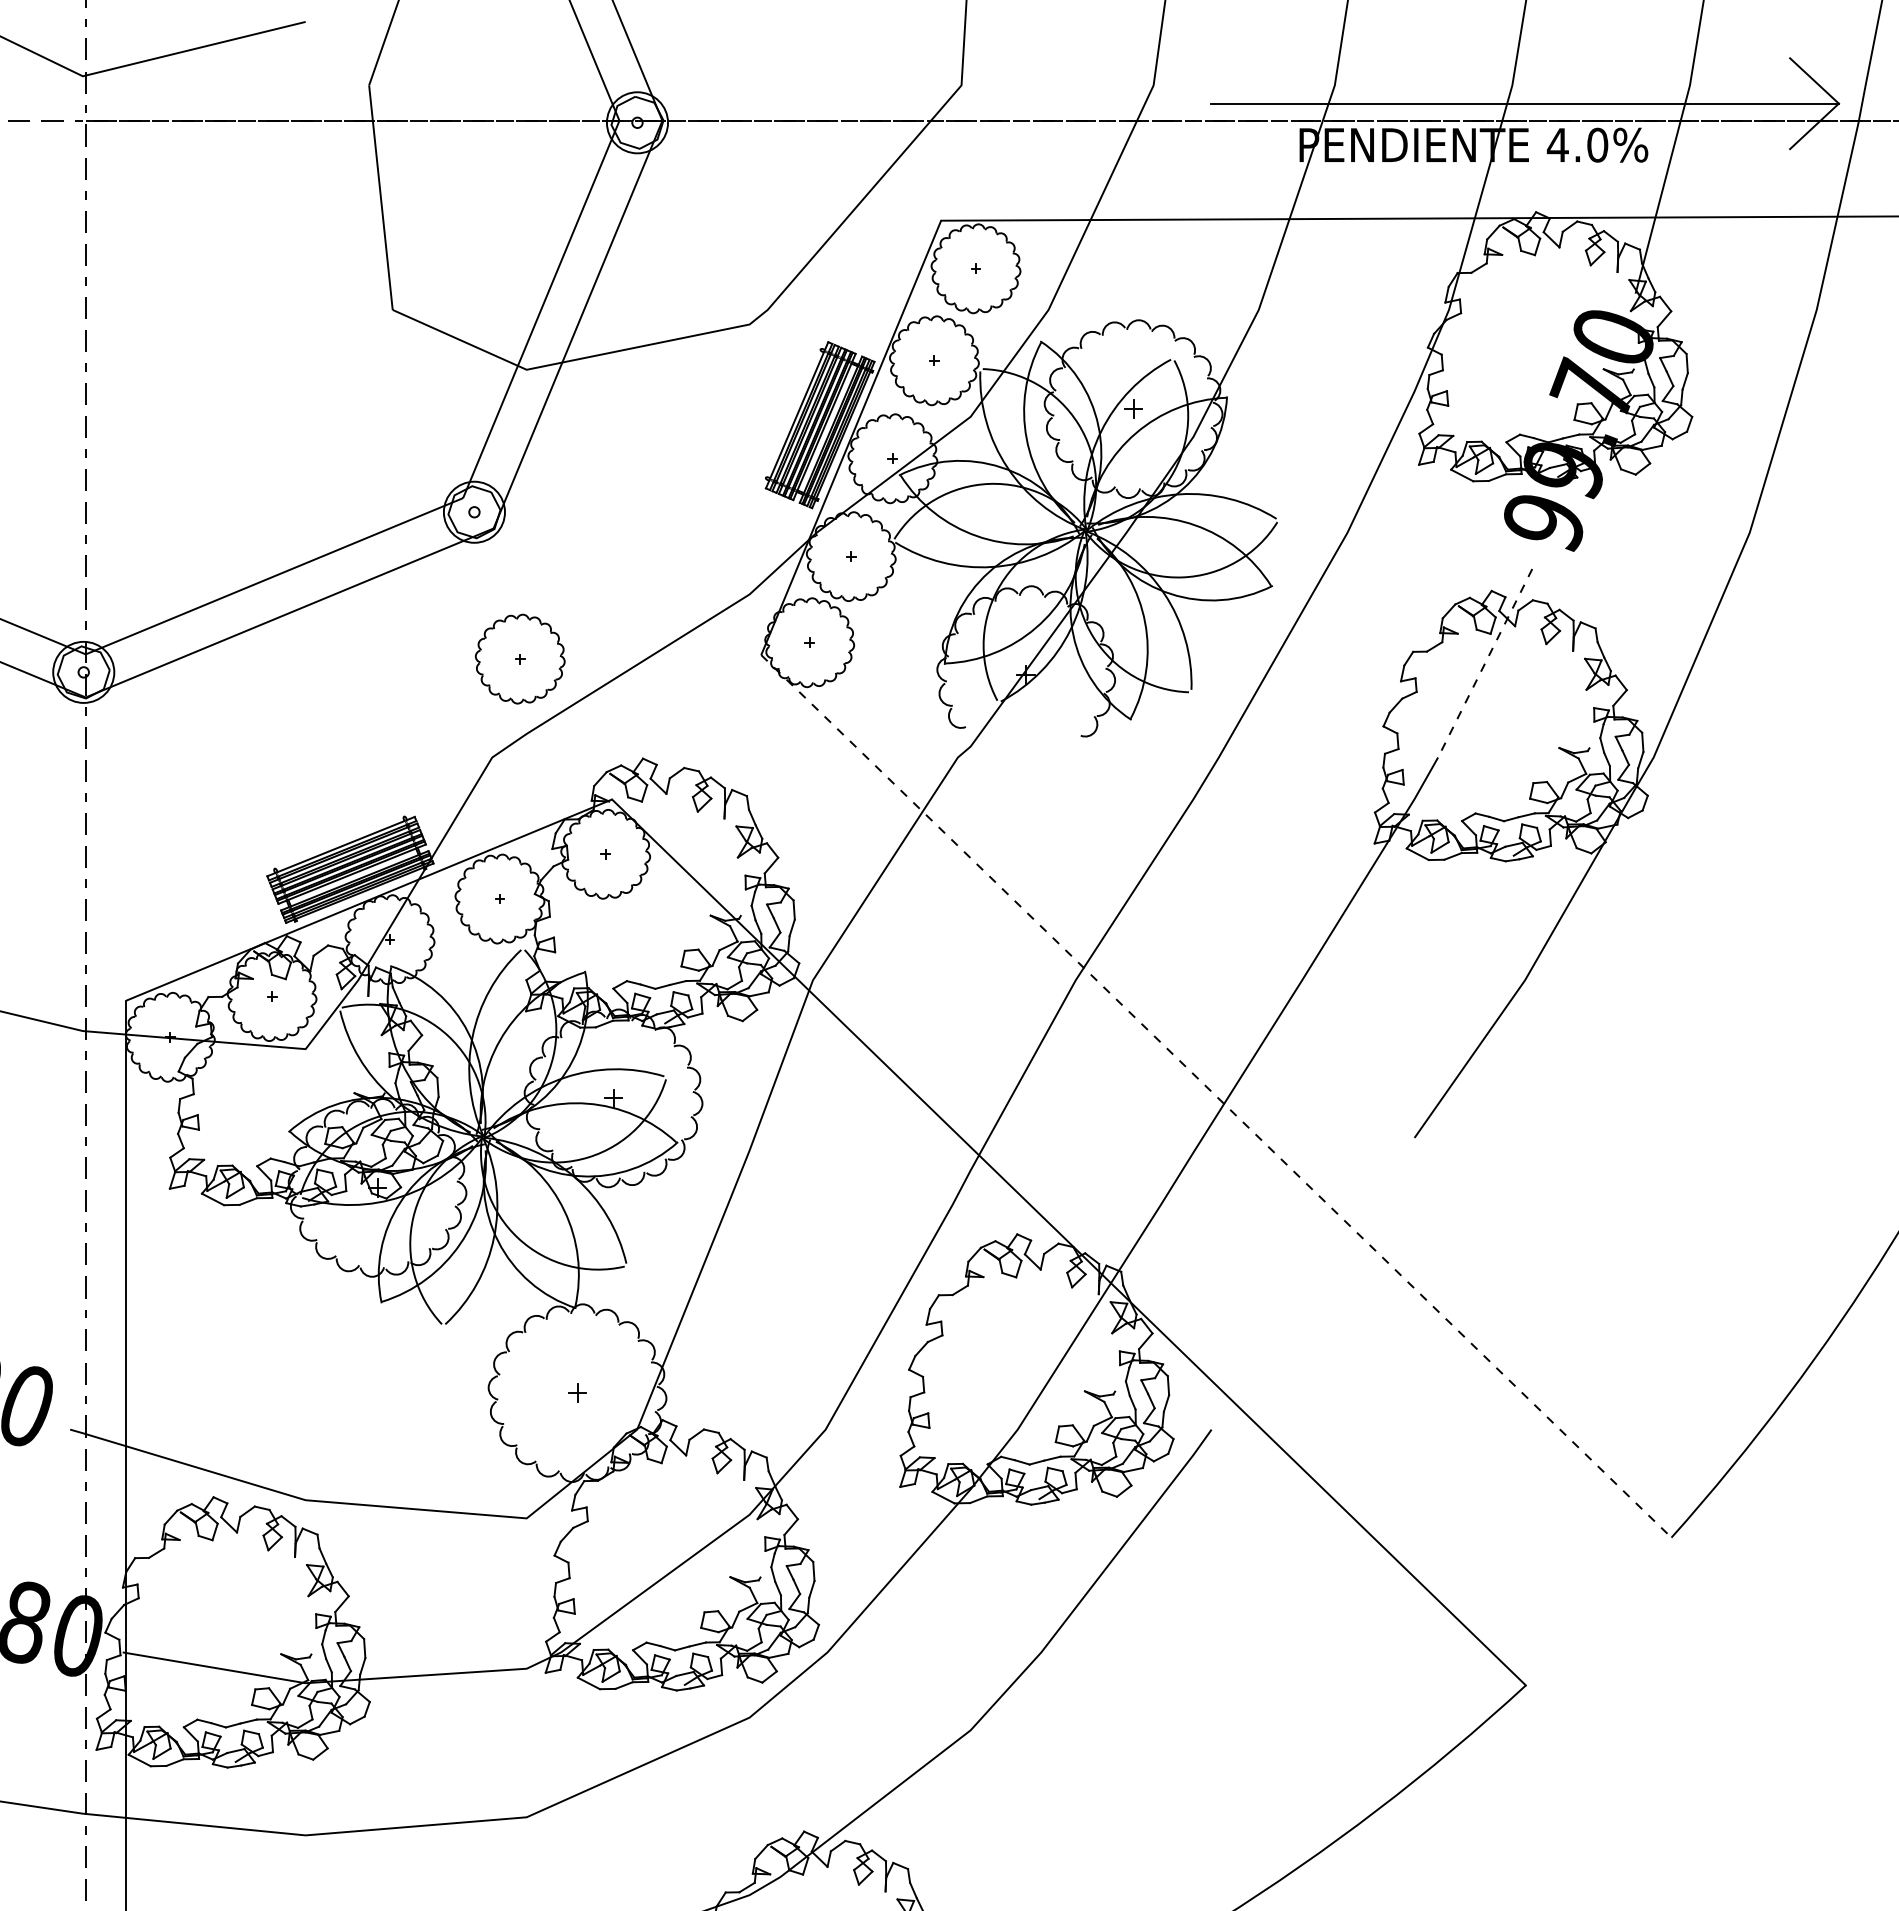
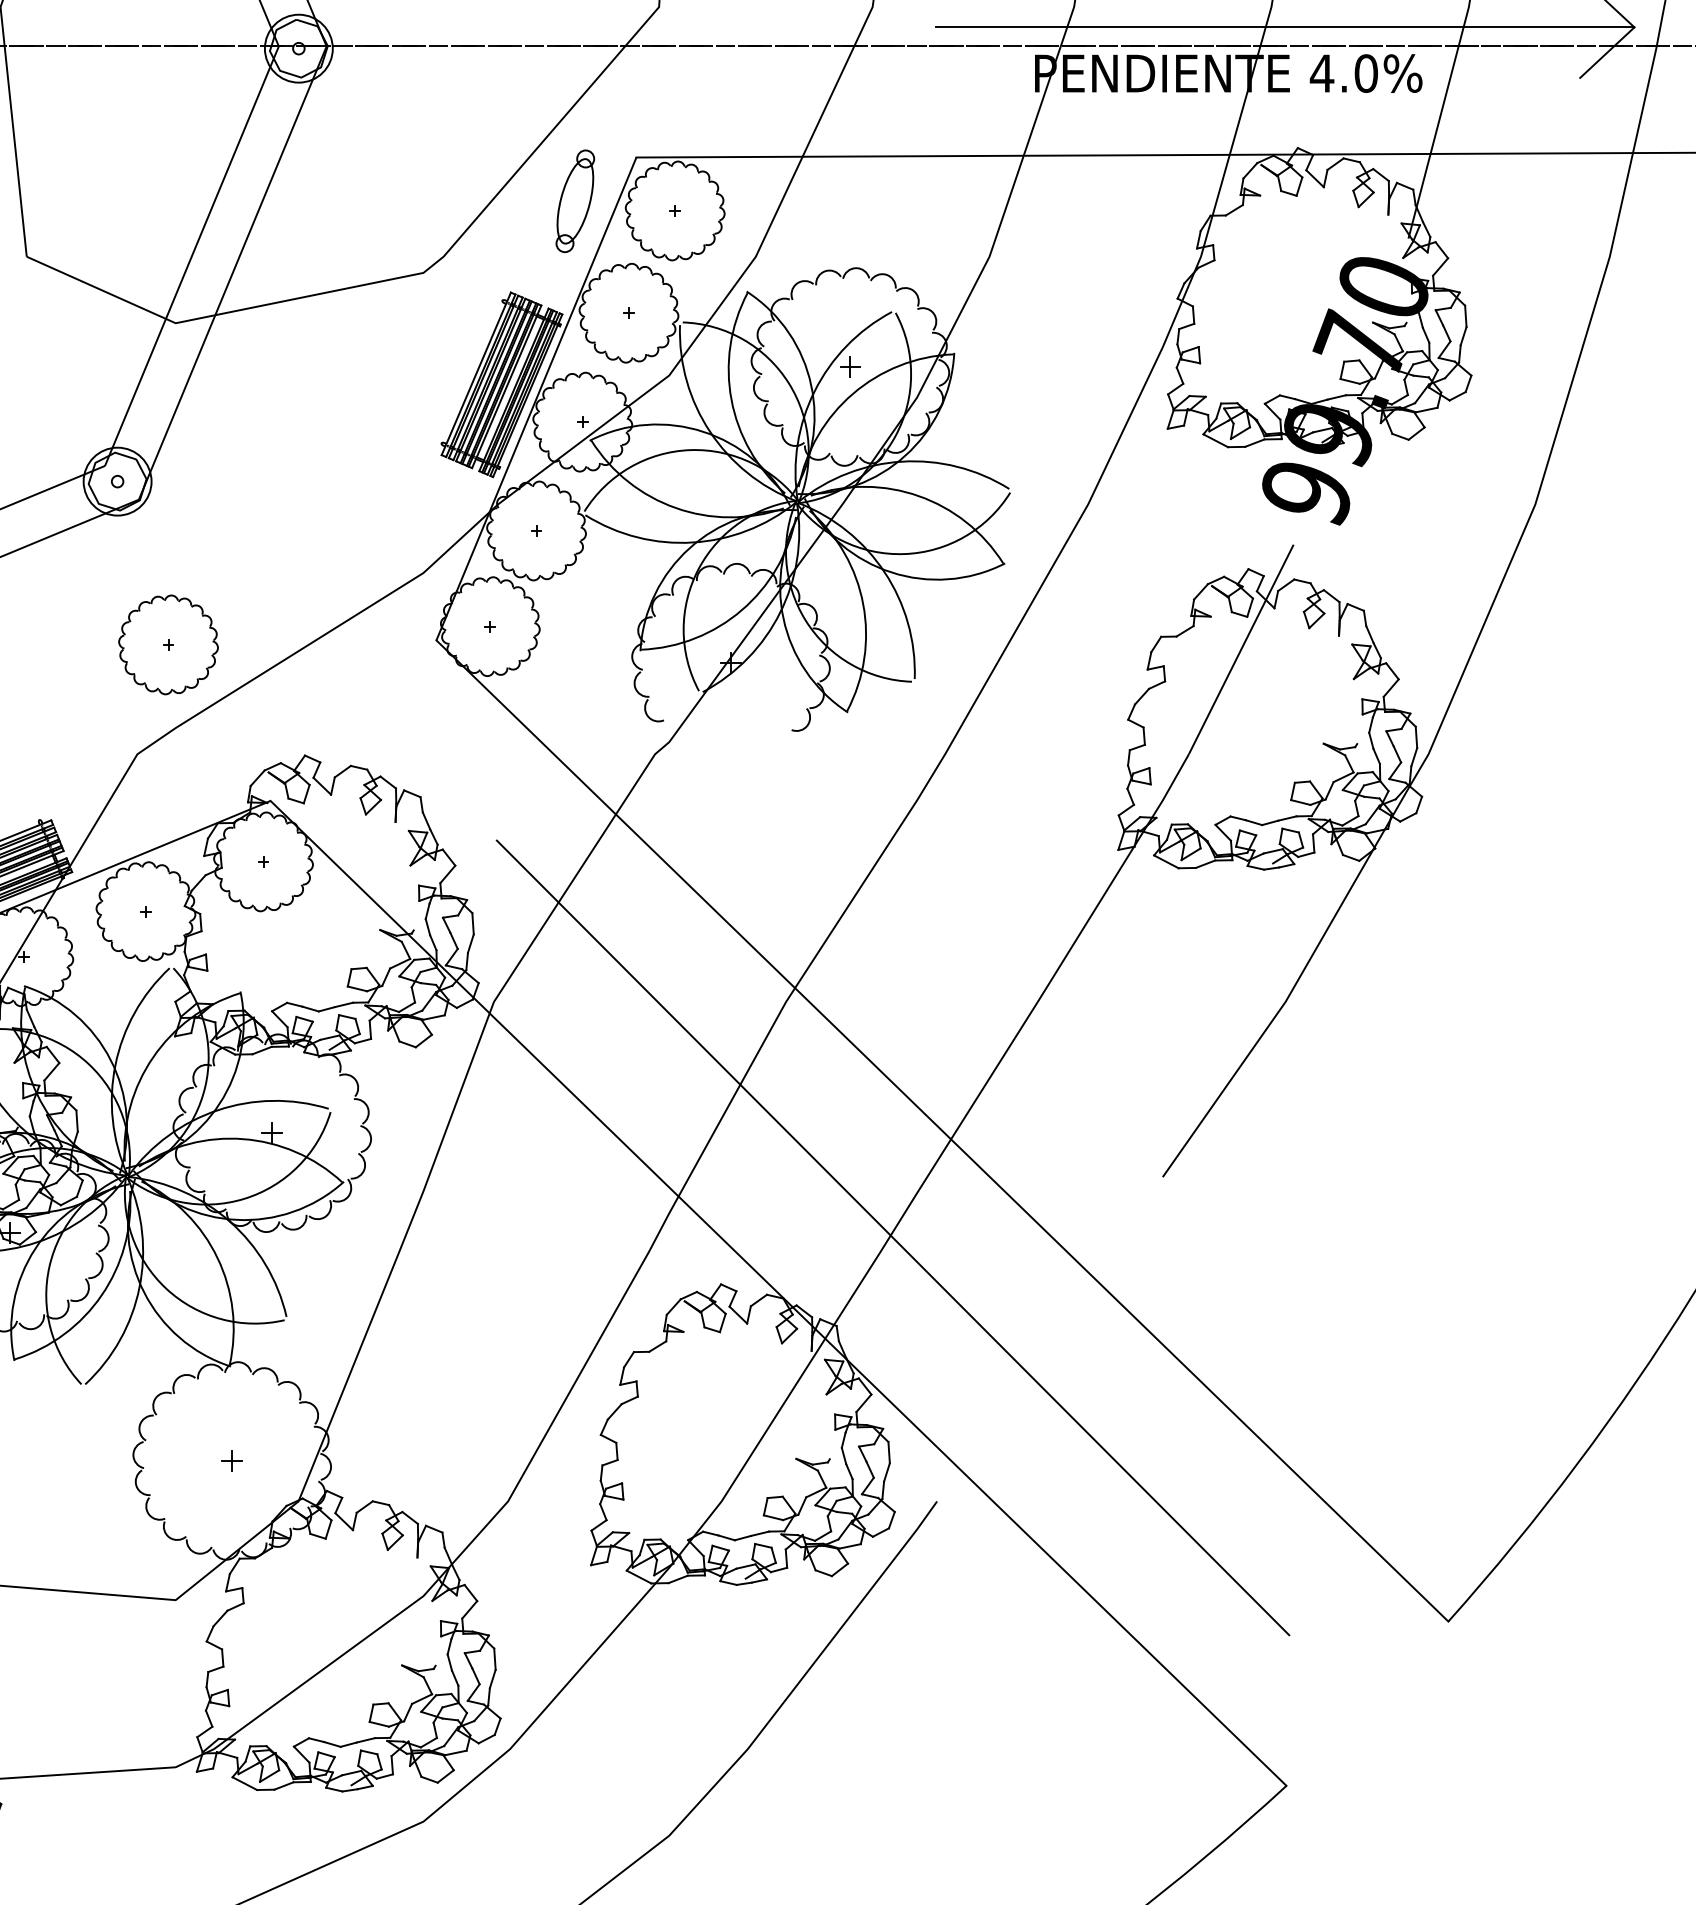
part: (885, 259) -> (574, 200), added
line: (1485, 663) -> (1241, 649), dashed -> solid
line: (1216, 1096) -> (942, 1131), dashed -> solid
line: (1171, 1192) -> (892, 1237), added

